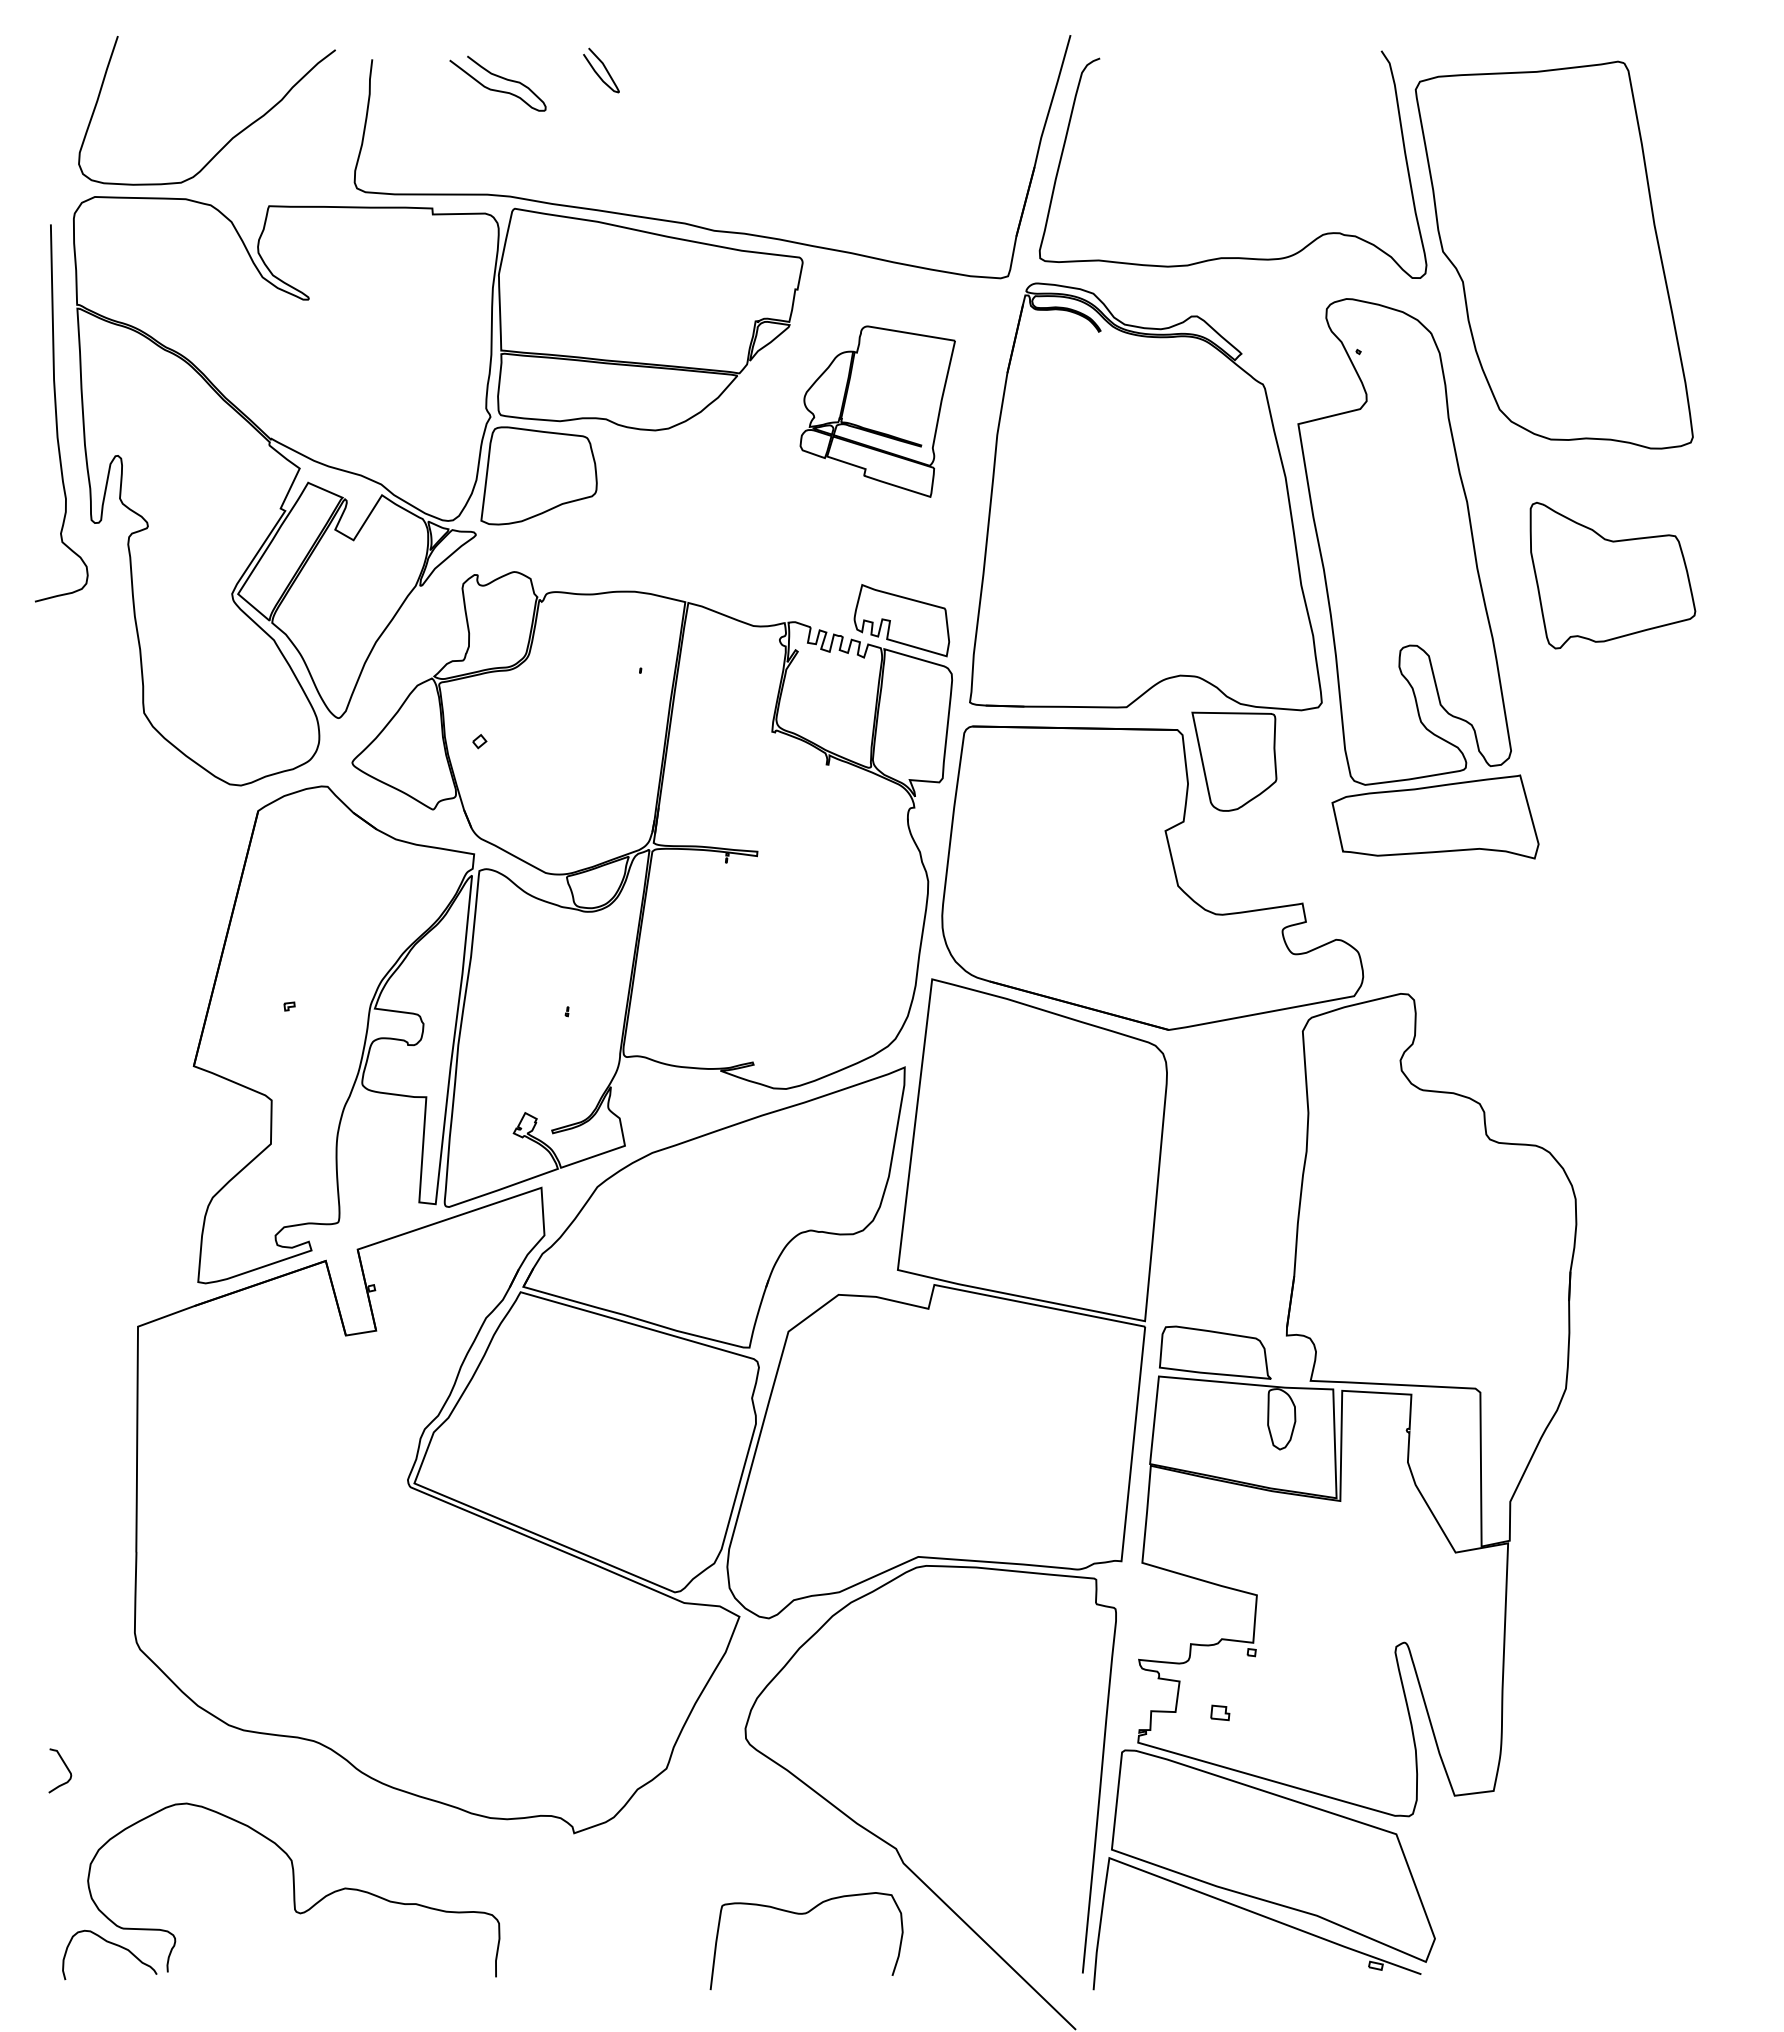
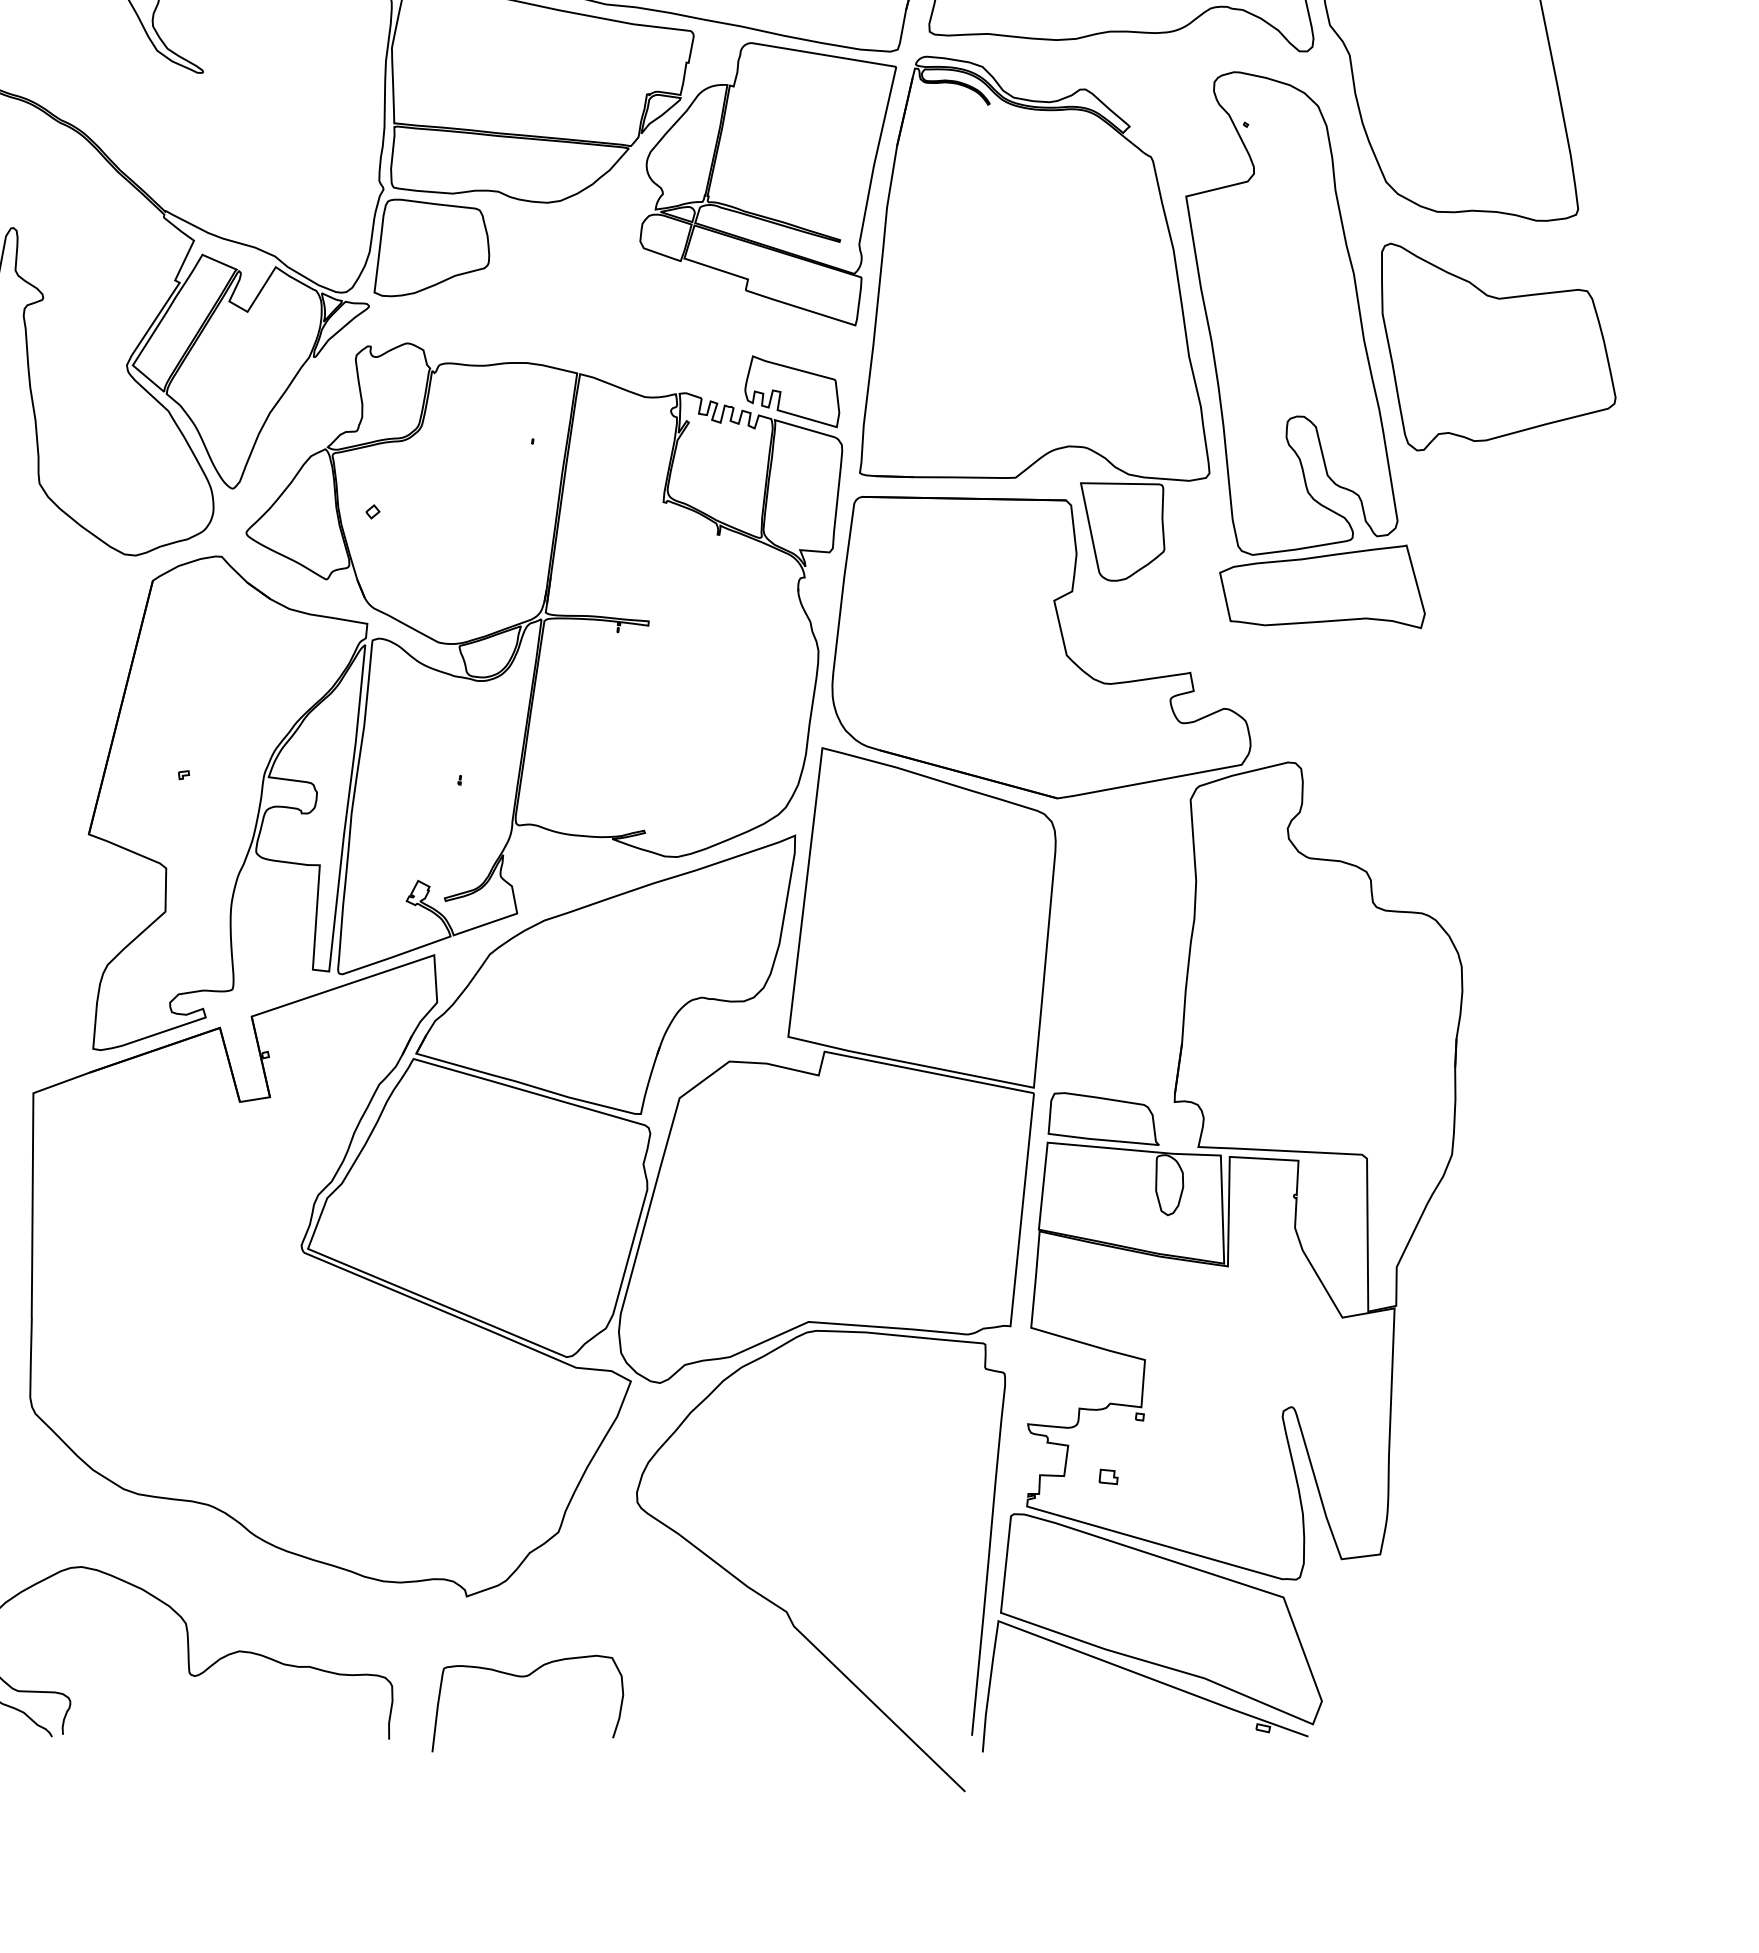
part: (877, 411) -> (768, 183), size x1.67
part: (1612, 575) -> (1498, 346), size x1.43
curve: (805, 1914) -> (526, 1677), moved

